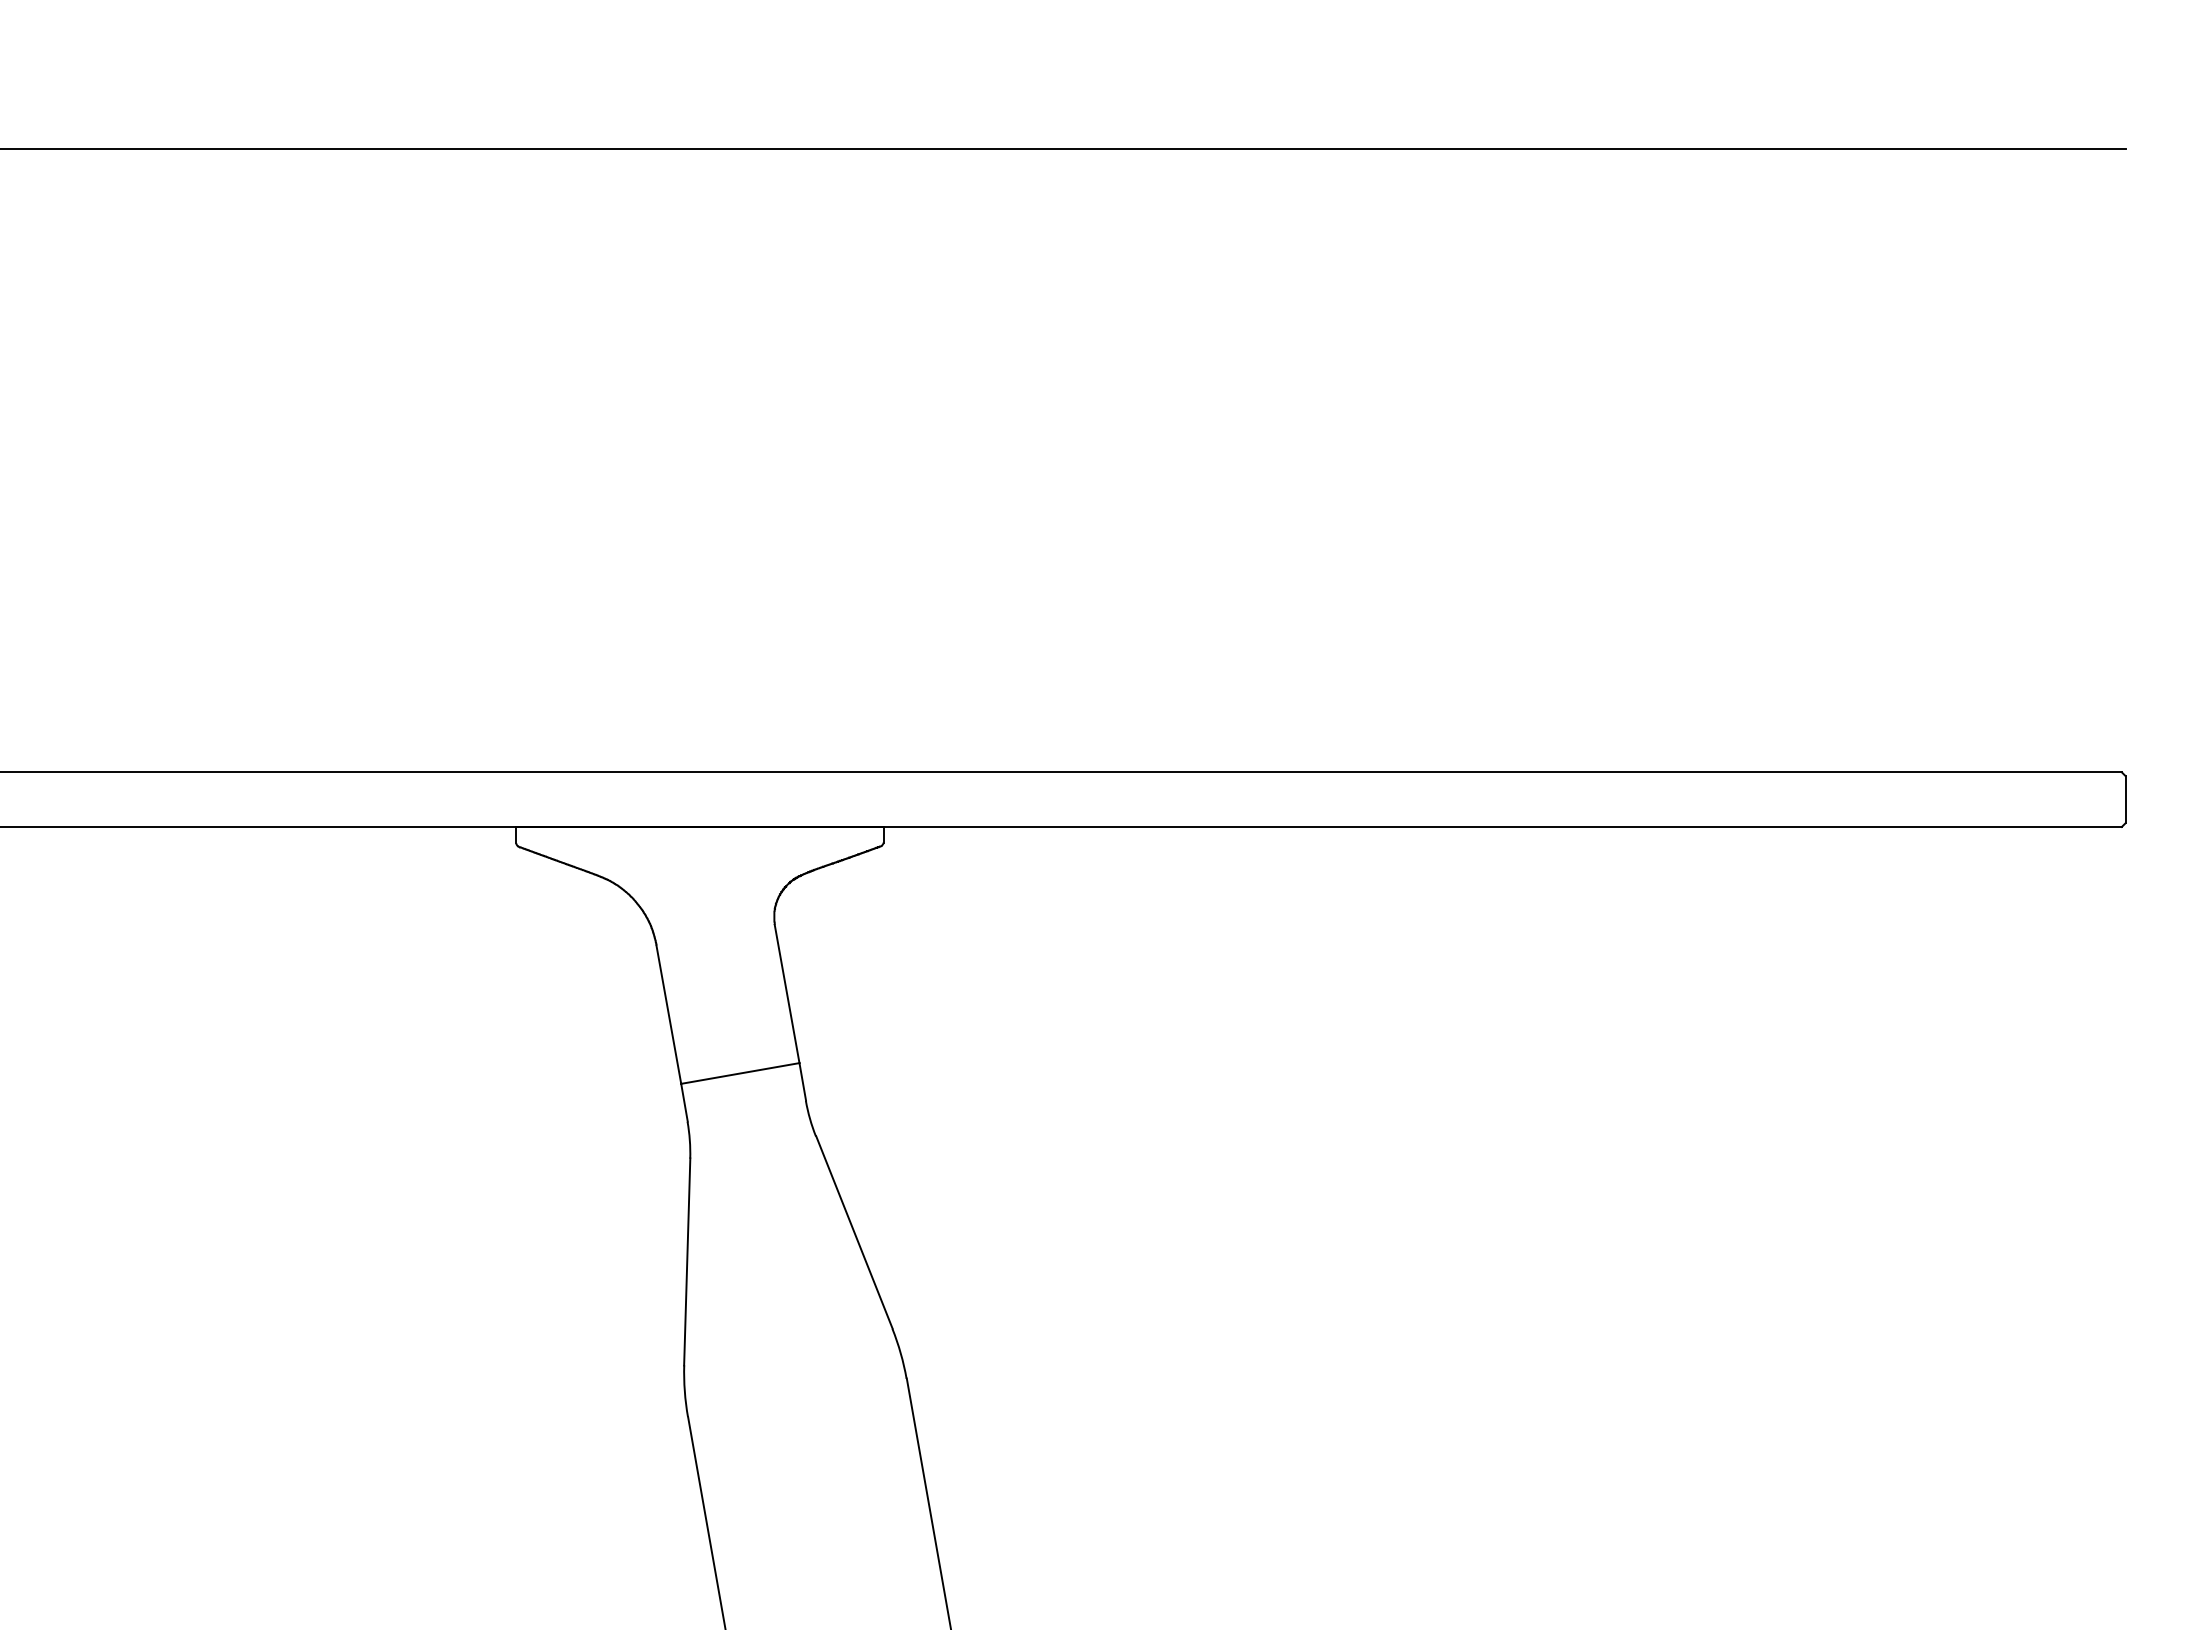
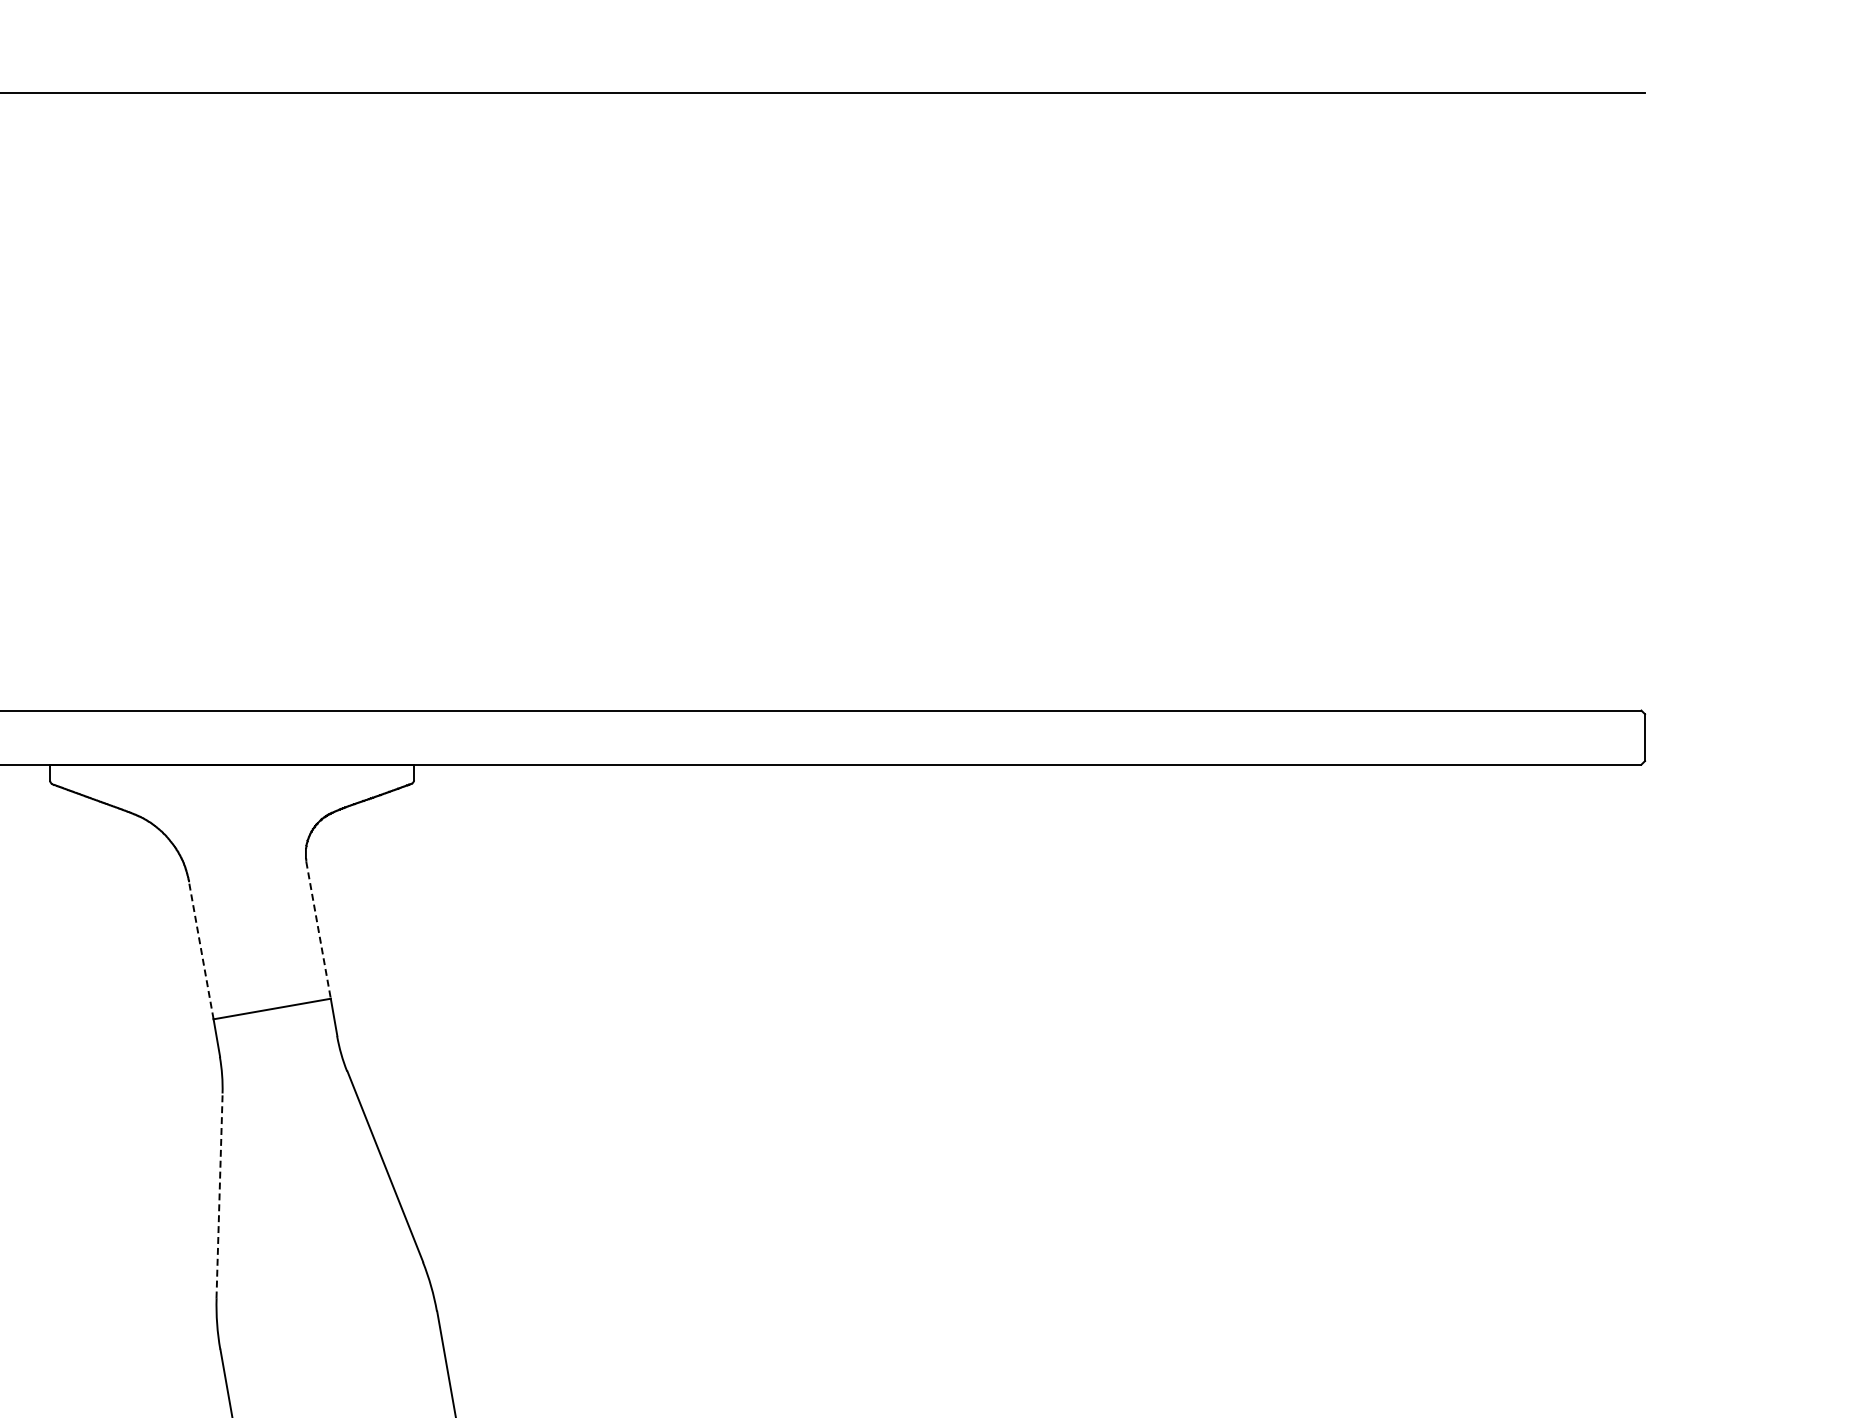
line: (787, 994) -> (318, 930), solid -> dashed
line: (668, 1014) -> (201, 950), solid -> dashed
line: (687, 1261) -> (219, 1195), solid -> dashed

